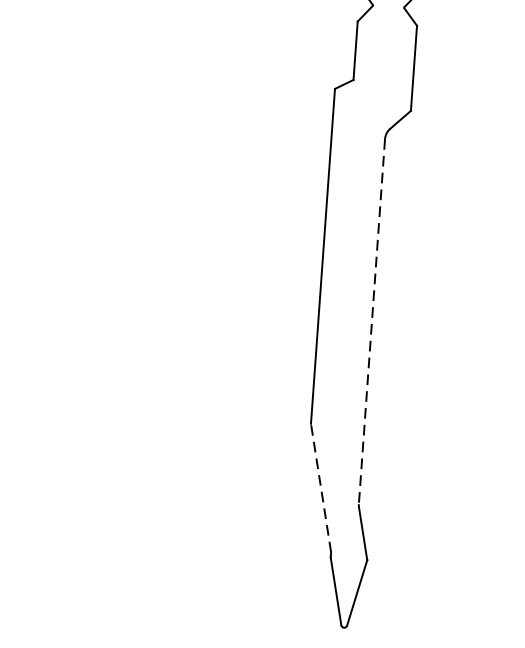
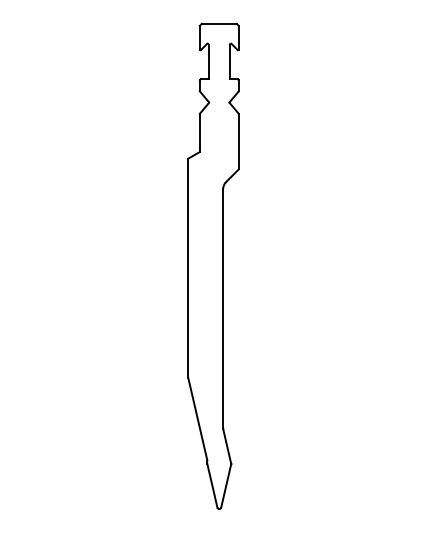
line: (372, 321) -> (223, 308), dashed -> solid
line: (320, 486) -> (197, 418), dashed -> solid

